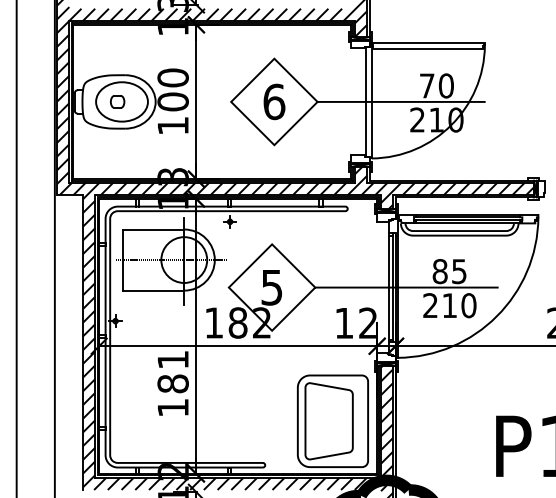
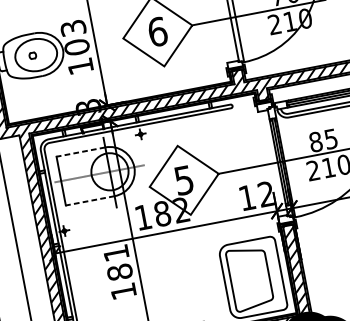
text: (172, 77) -> (72, 27), 100 -> 103
part: (117, 101) -> (32, 55), size x0.6
line: (153, 229) -> (80, 152), solid -> dashed
line: (153, 290) -> (90, 200), solid -> dashed

